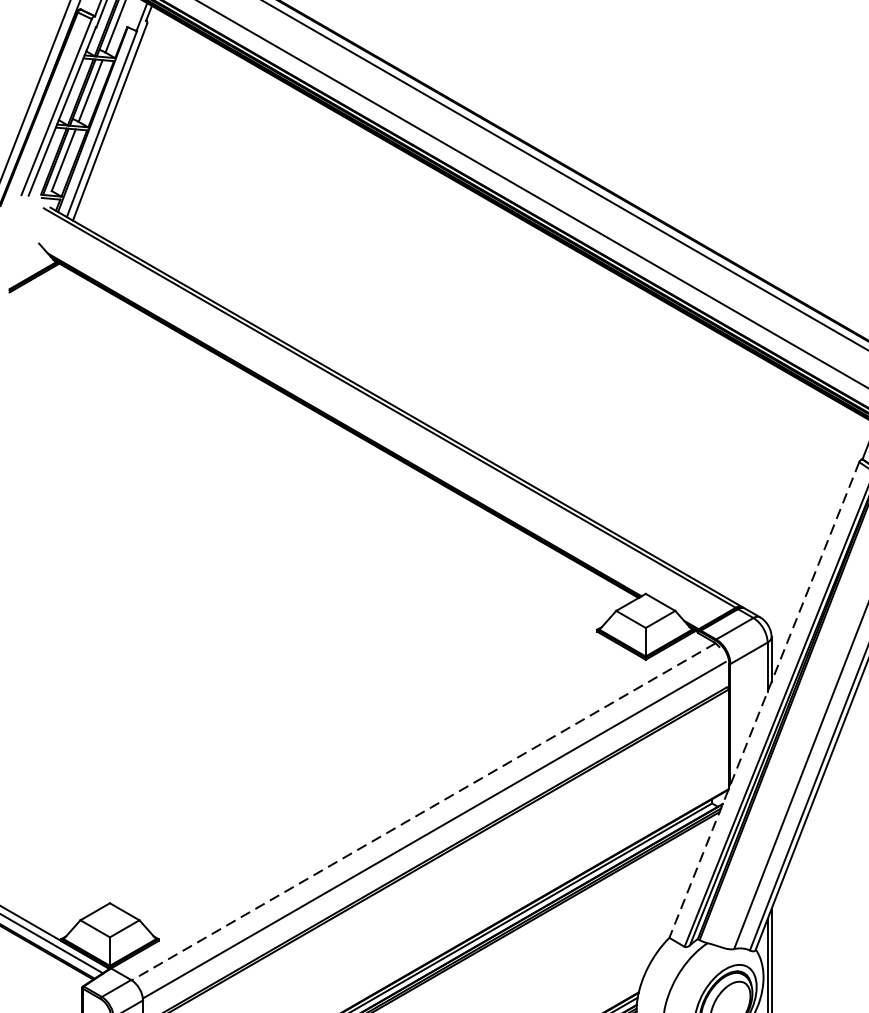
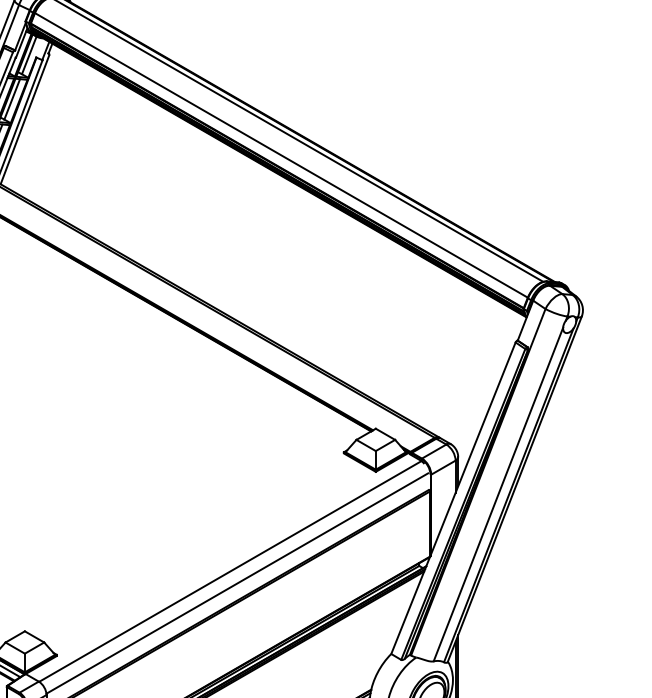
line: (764, 700) -> (453, 498), dashed -> solid
line: (423, 811) -> (230, 571), dashed -> solid

